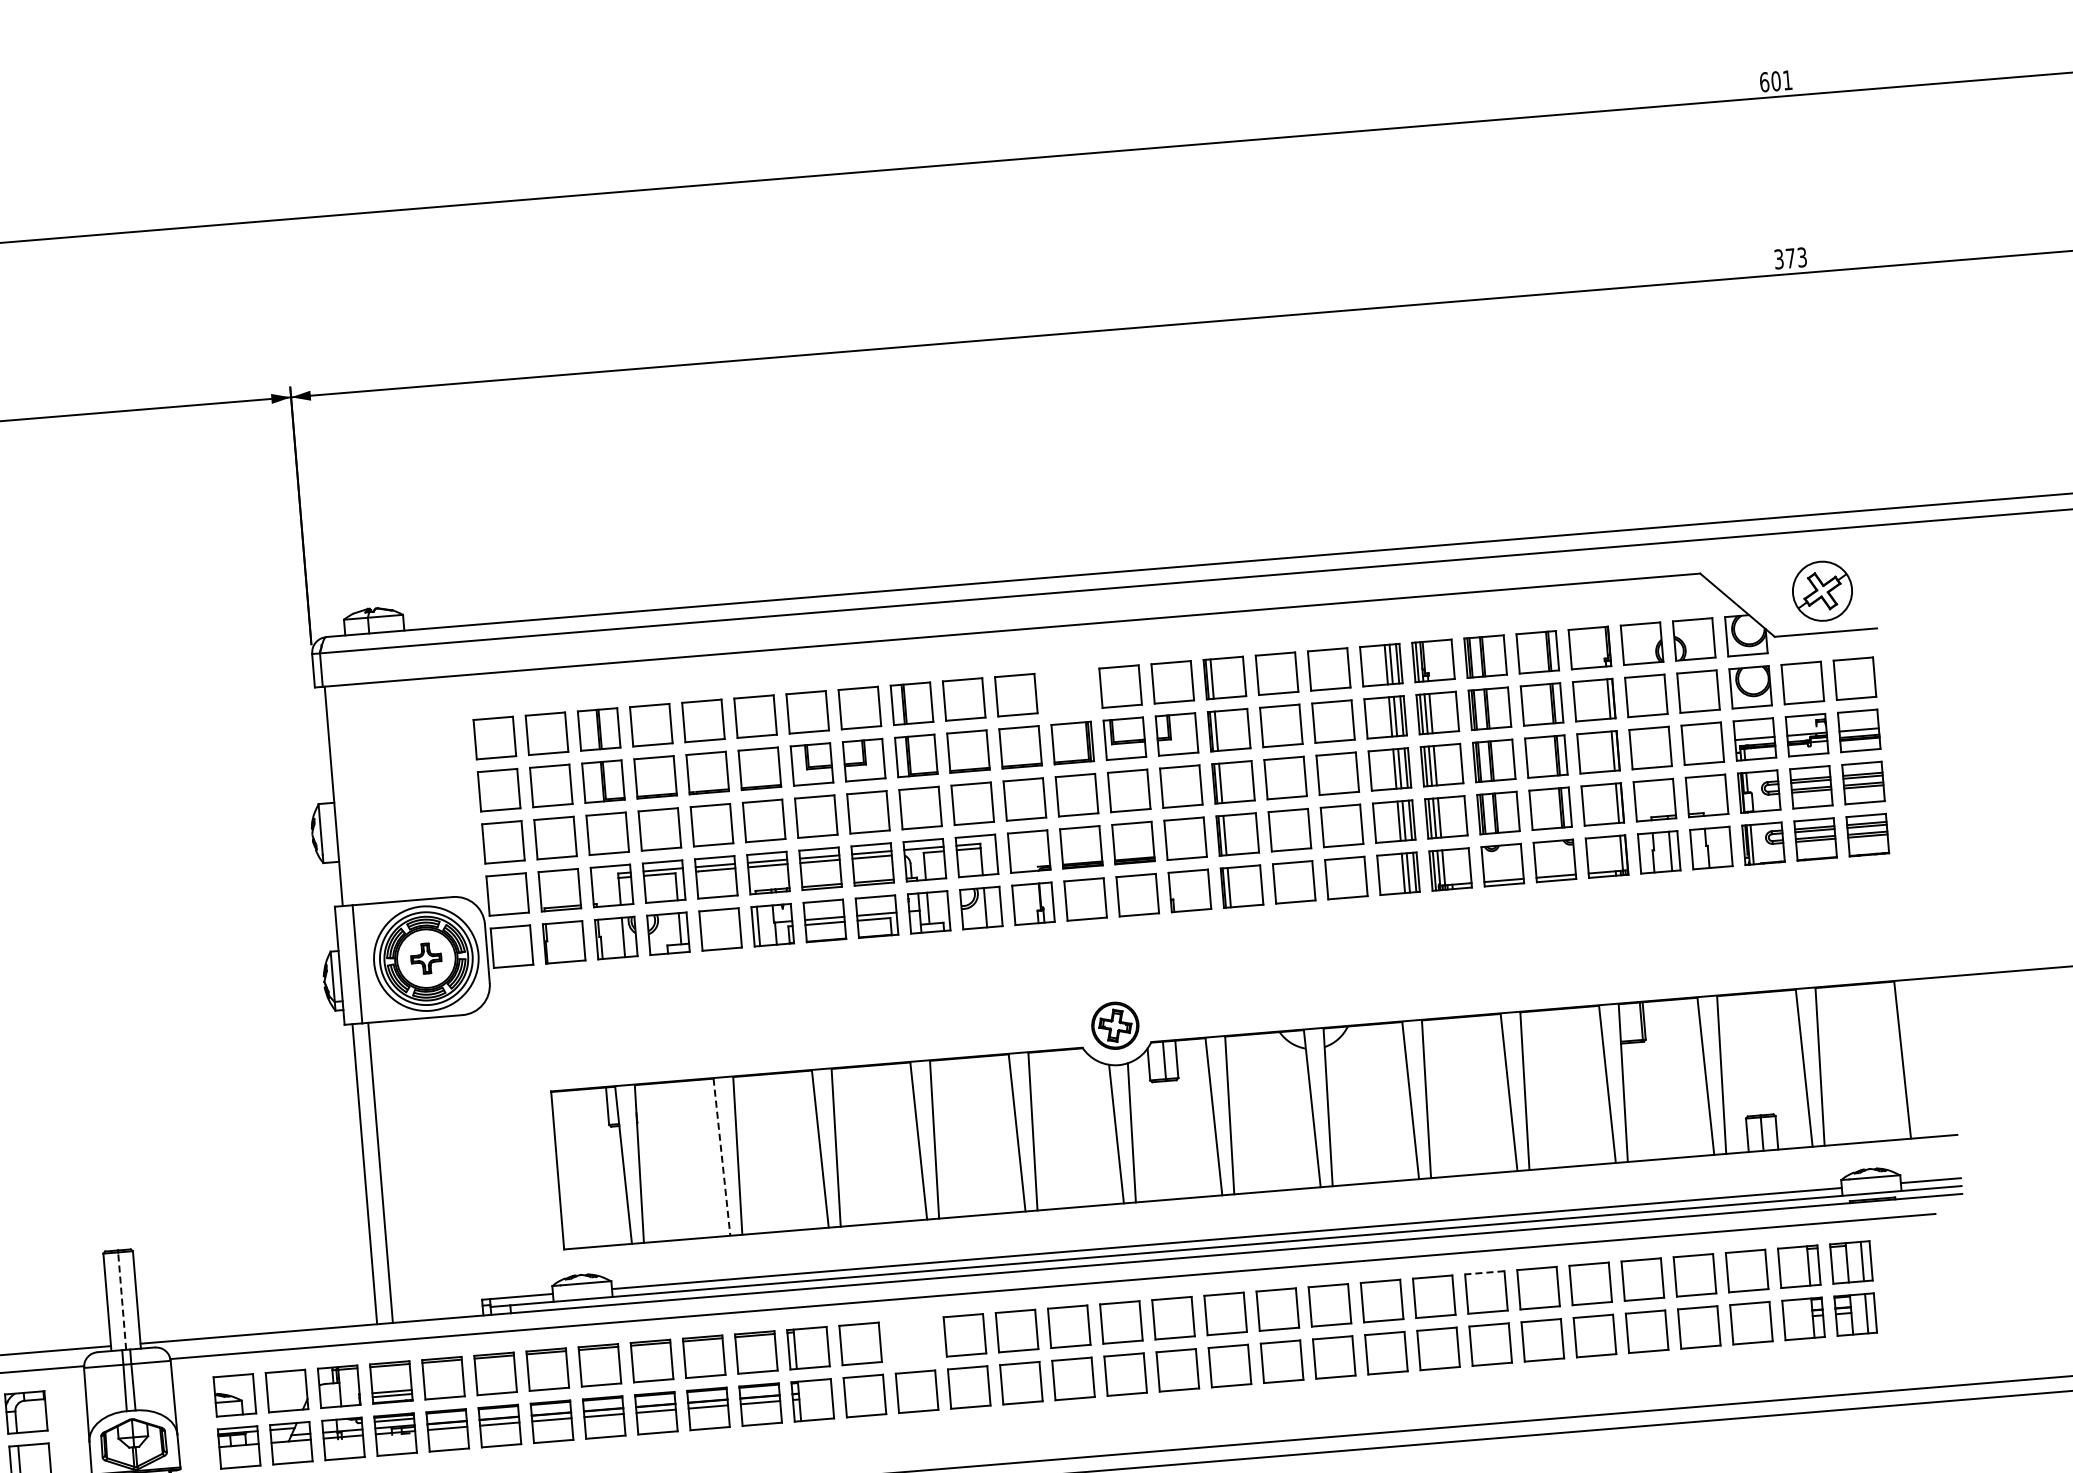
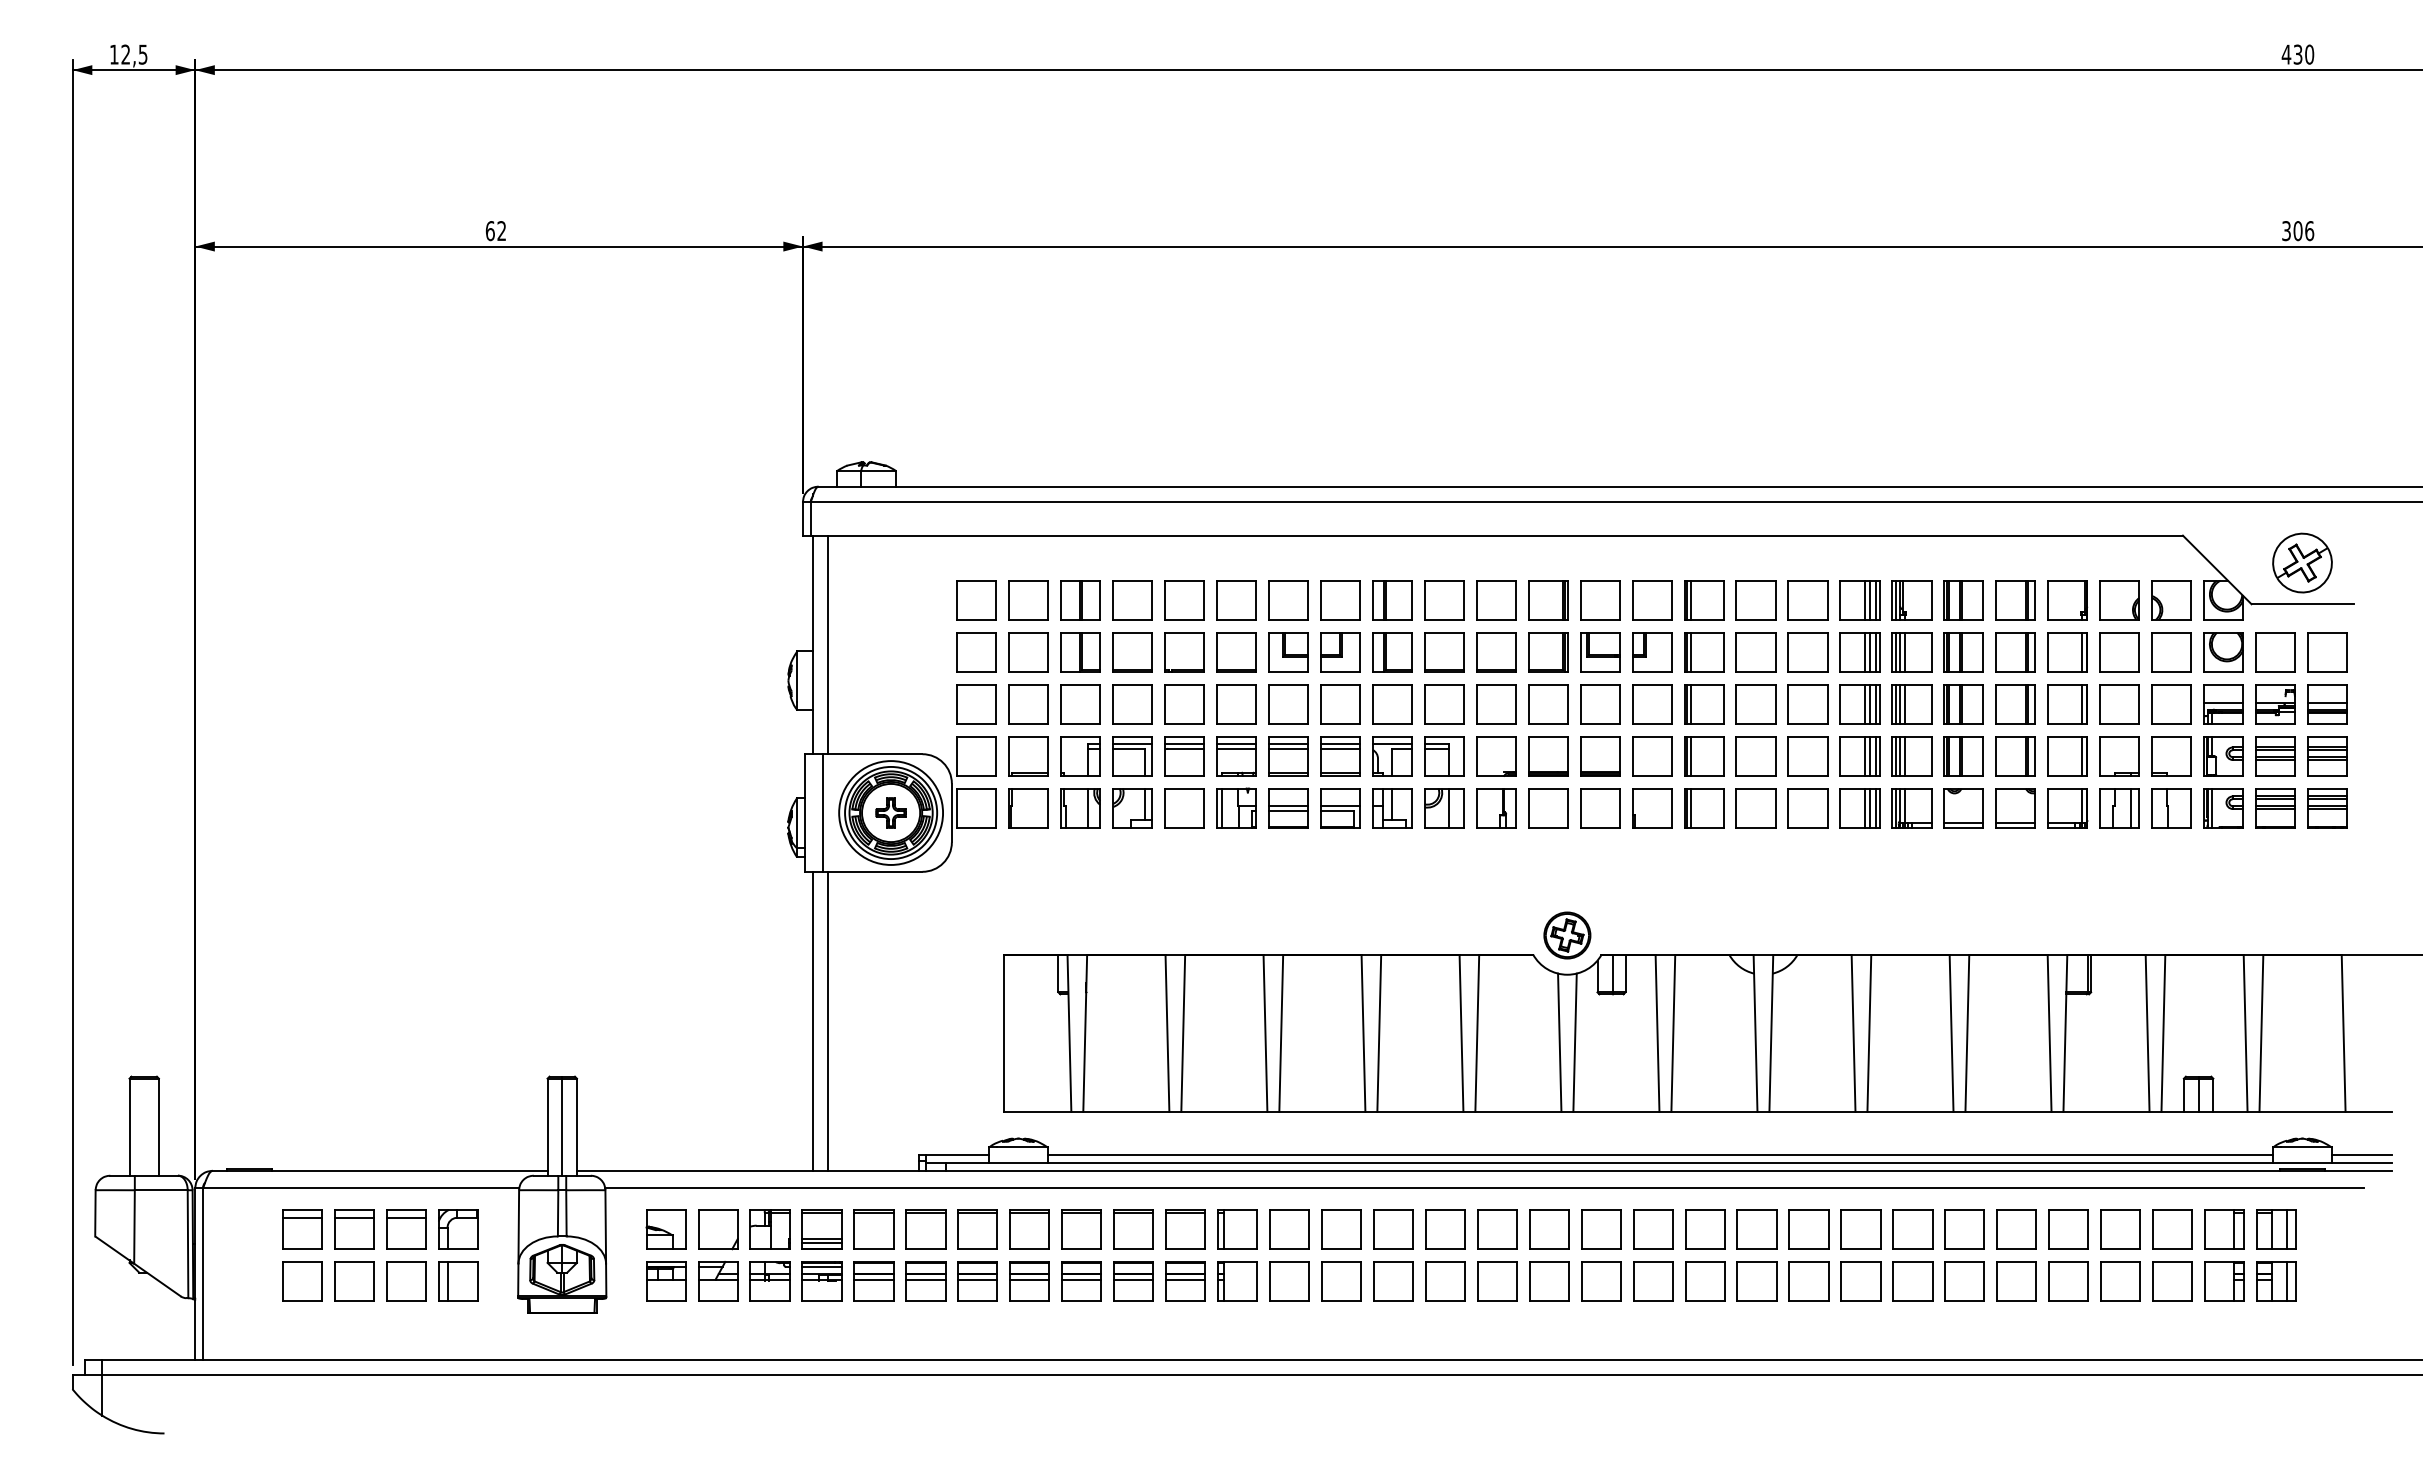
text: (1775, 81) -> (2297, 54), 601 -> 430
text: (1796, 258) -> (2303, 231), 373 -> 306
part: (1068, 691) -> (1548, 600), added
line: (349, 794) -> (828, 644), added
line: (722, 1158) -> (1167, 1034), dashed -> solid
line: (1484, 1272) -> (1912, 1209), dashed -> solid
line: (122, 1301) -> (562, 1127), dashed -> solid
part: (912, 1339) -> (1341, 1229), added

